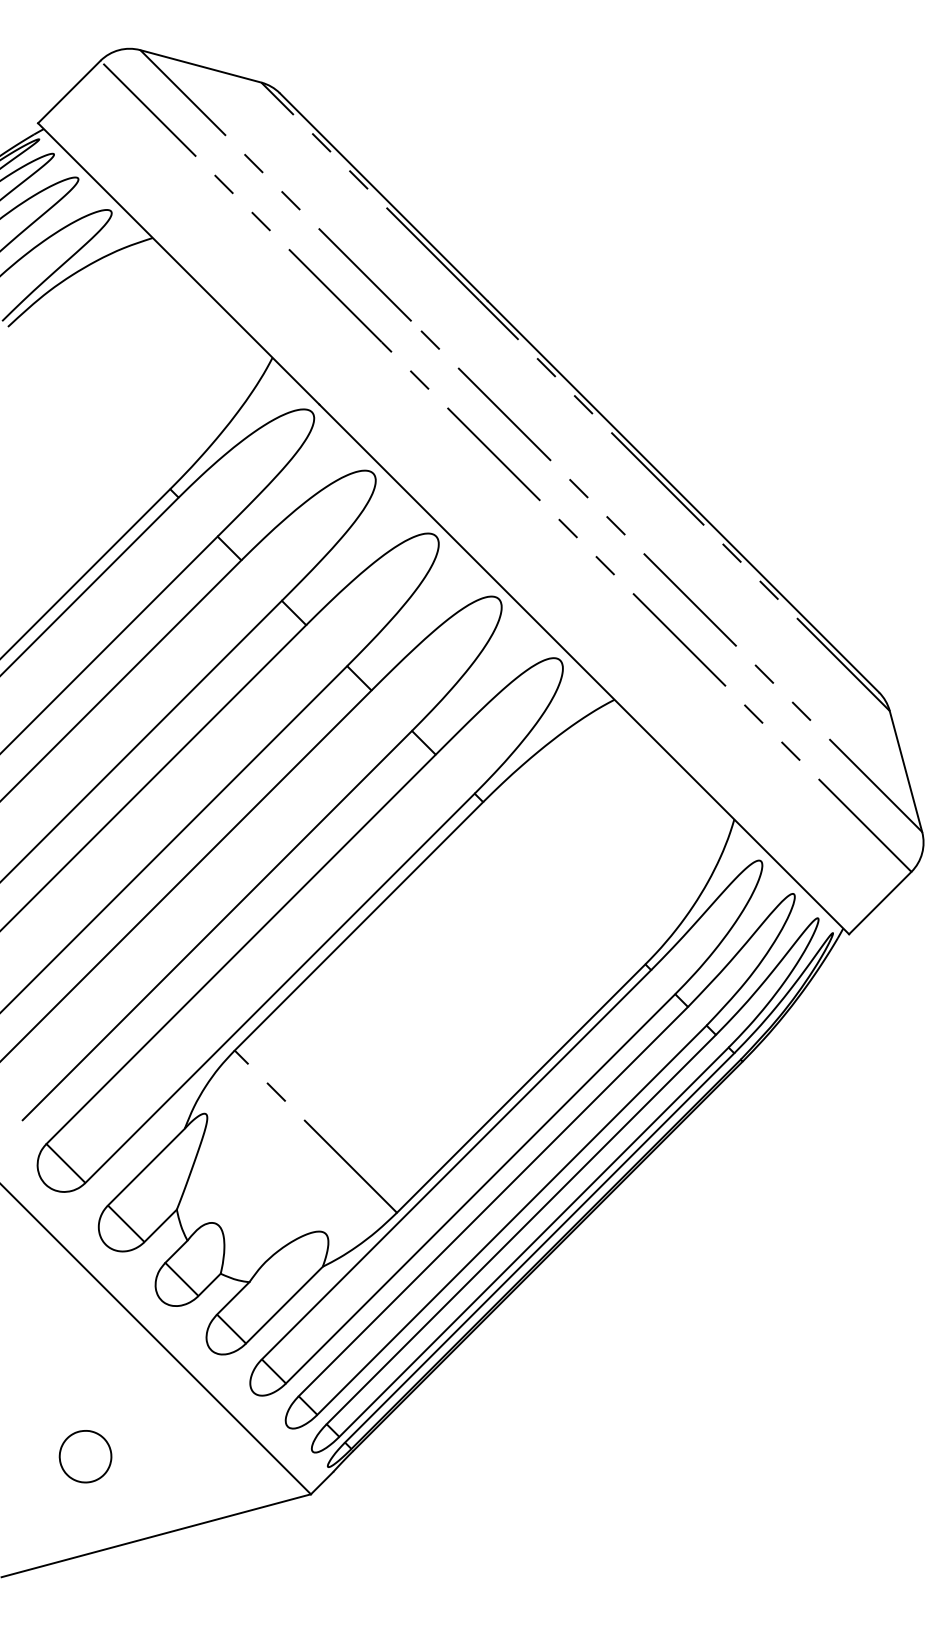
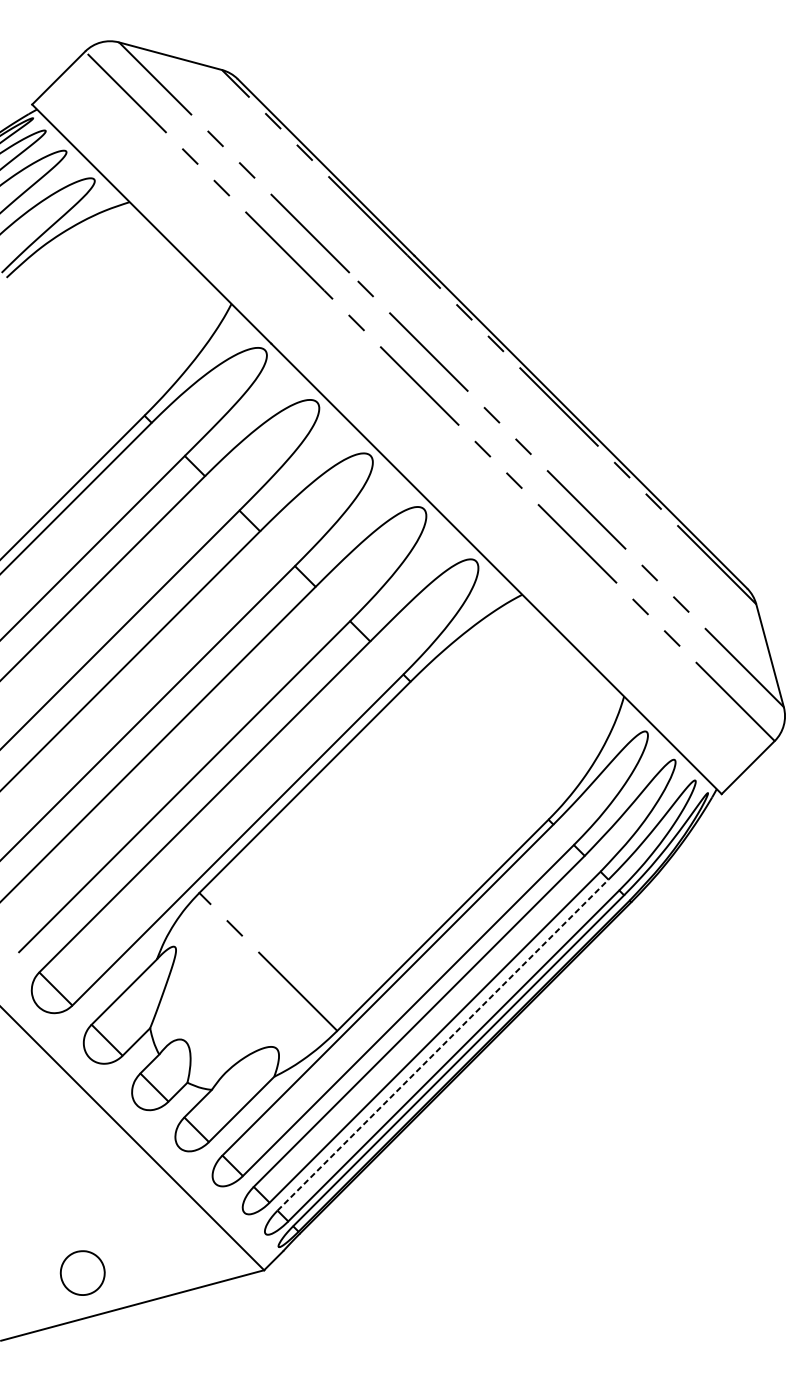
line: (521, 1229) -> (443, 1045), solid -> dashed
part: (85, 1456) -> (82, 1272), moved

